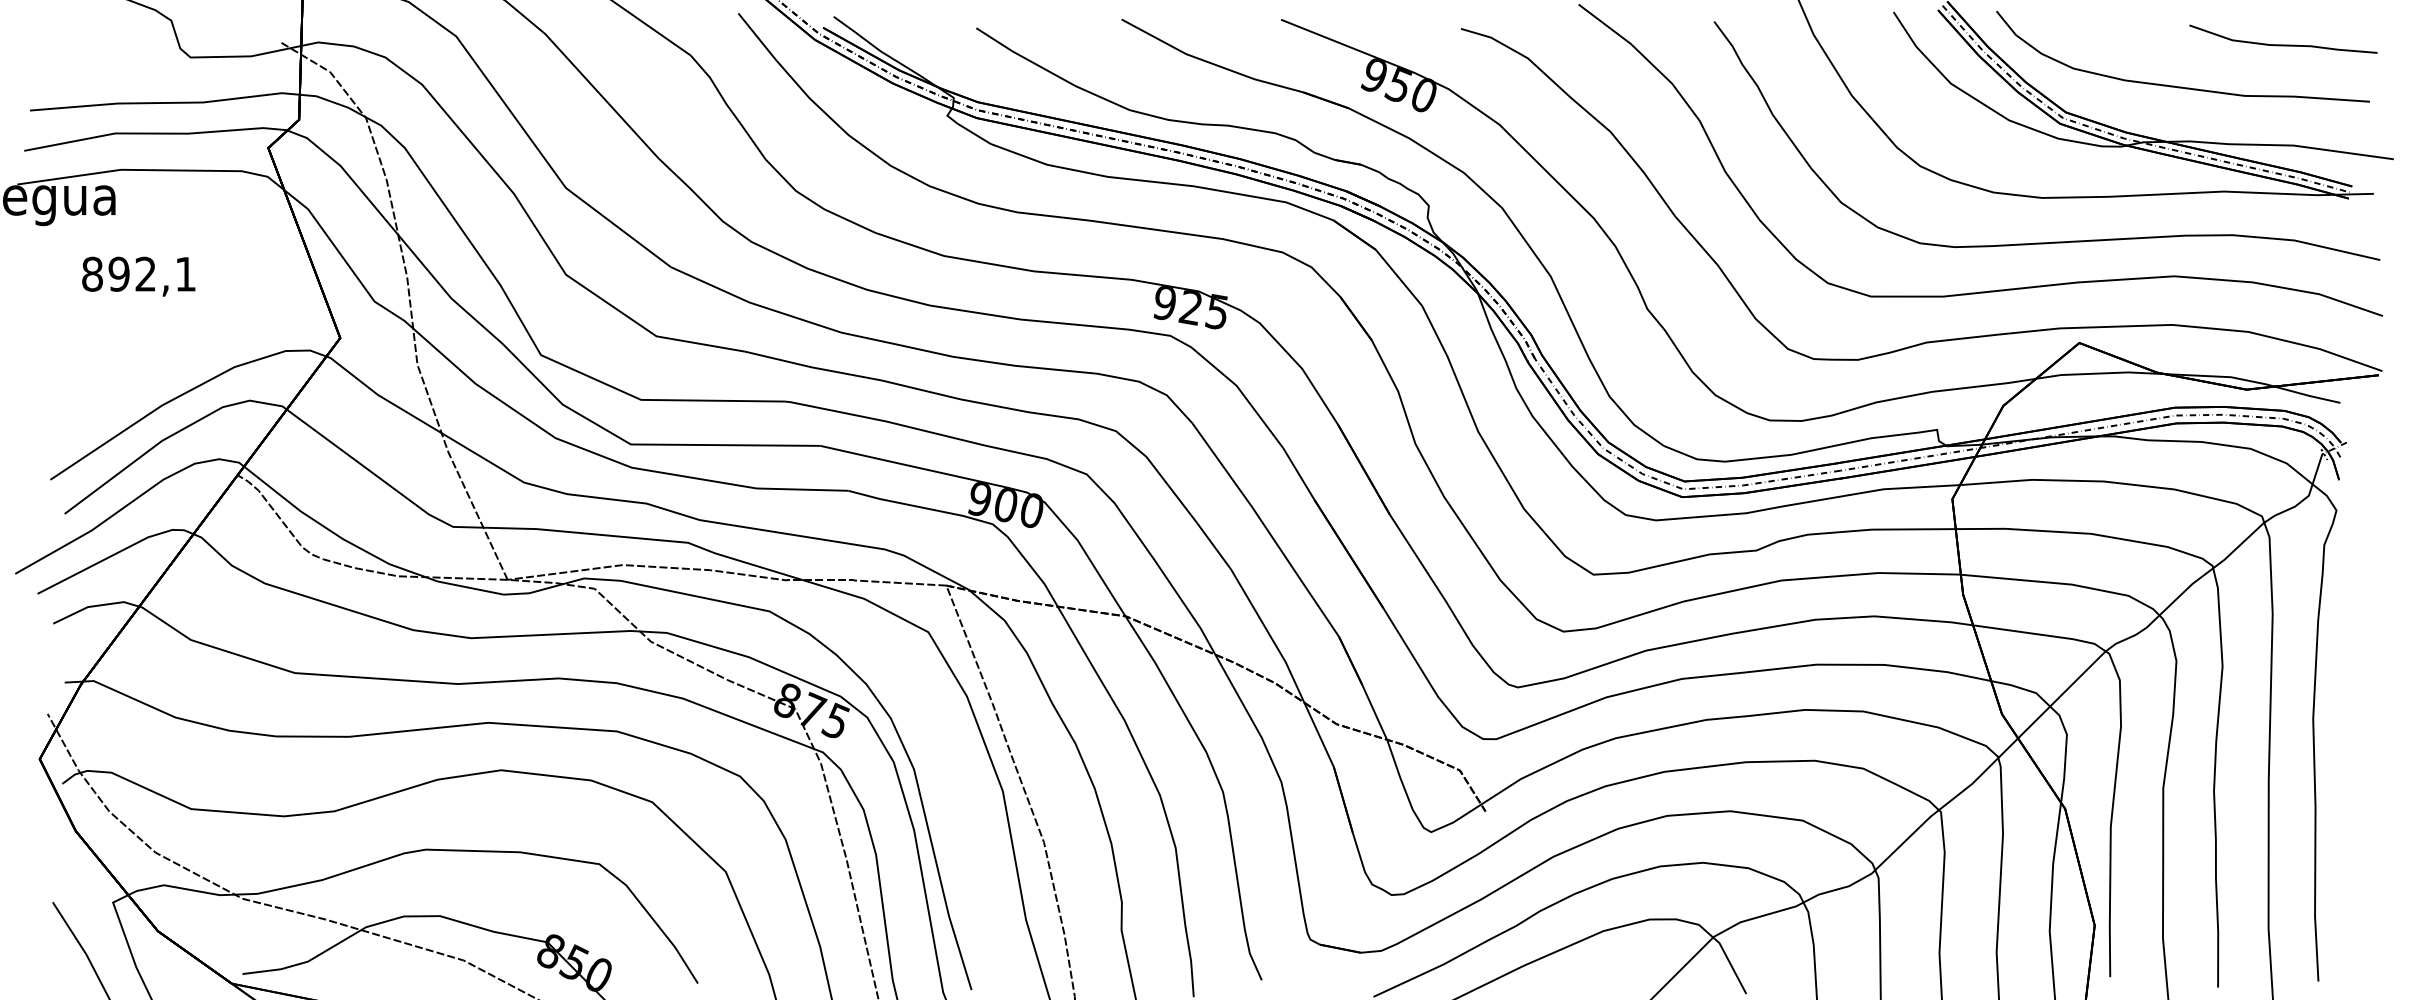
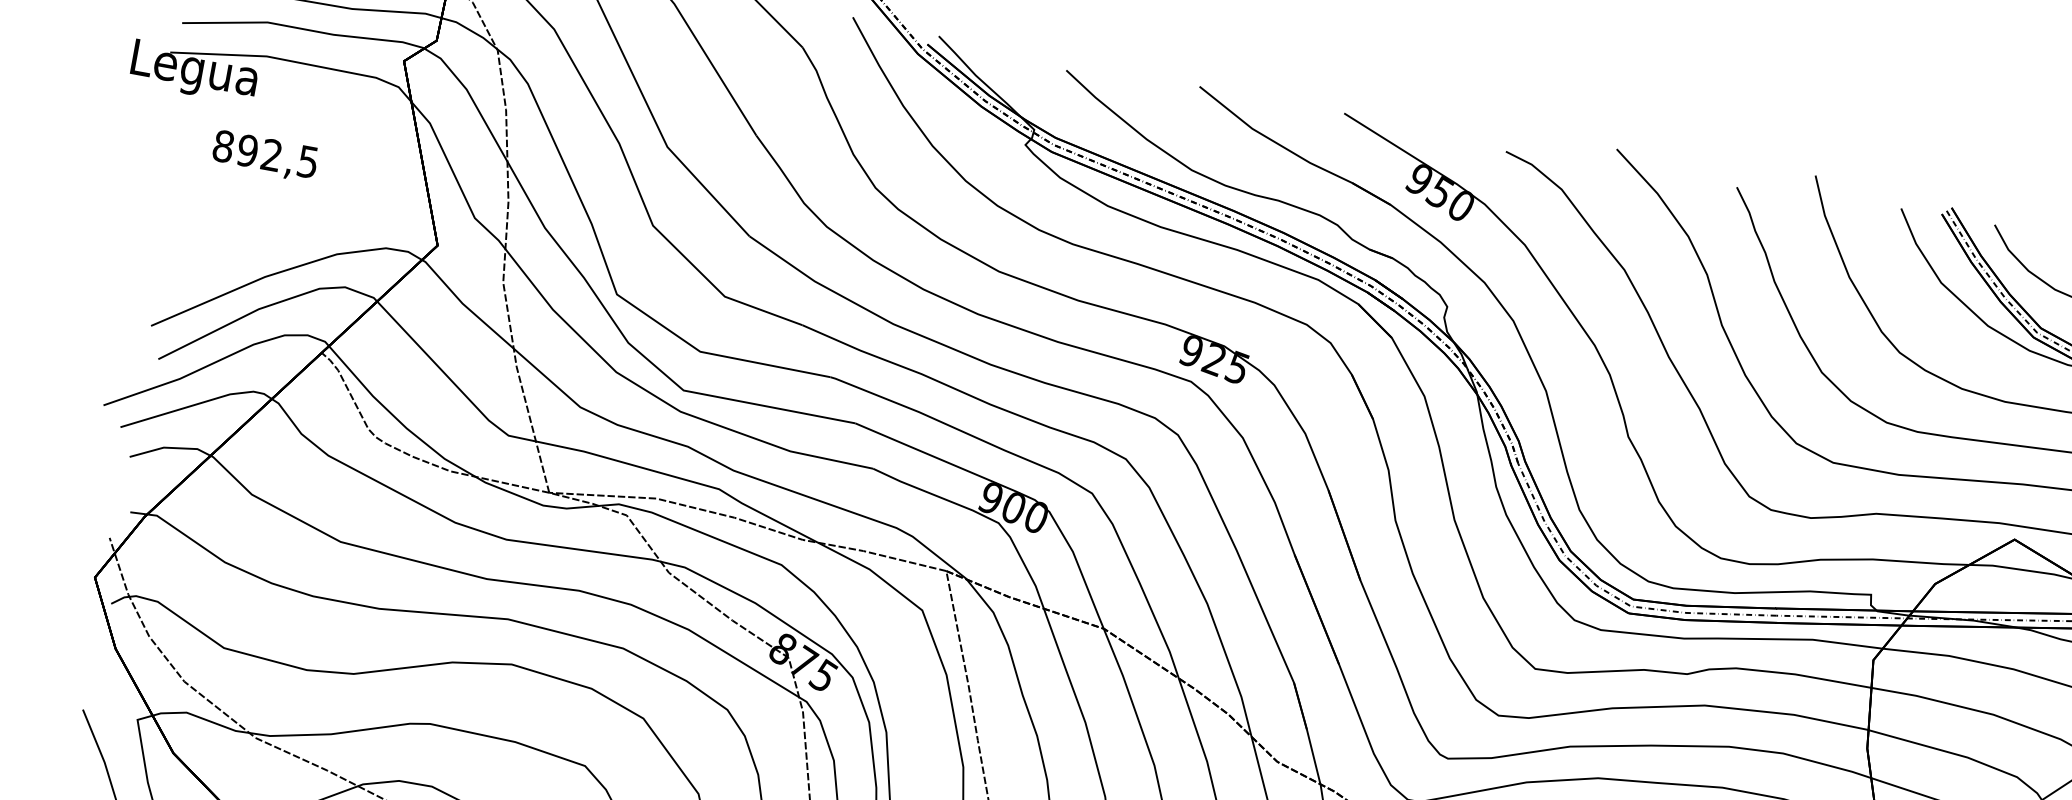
text: (185, 274) -> (307, 162), 892,1 -> 892,5

